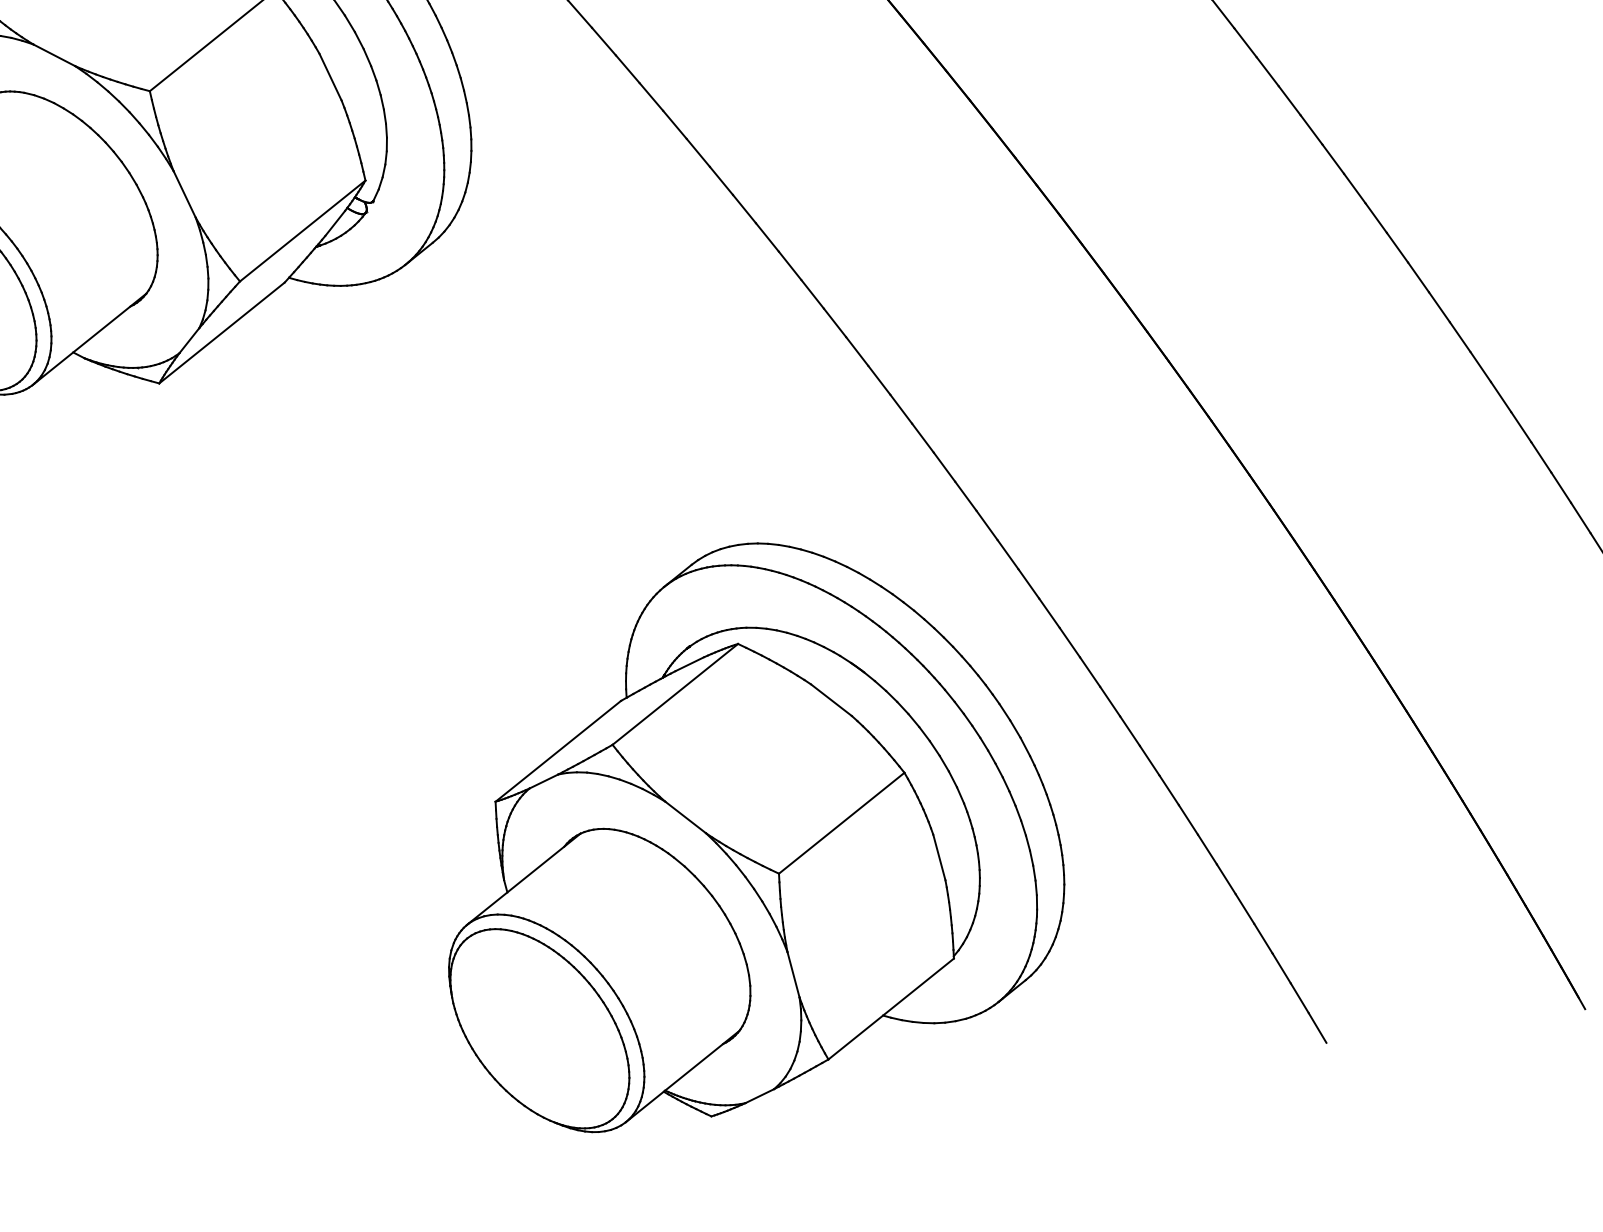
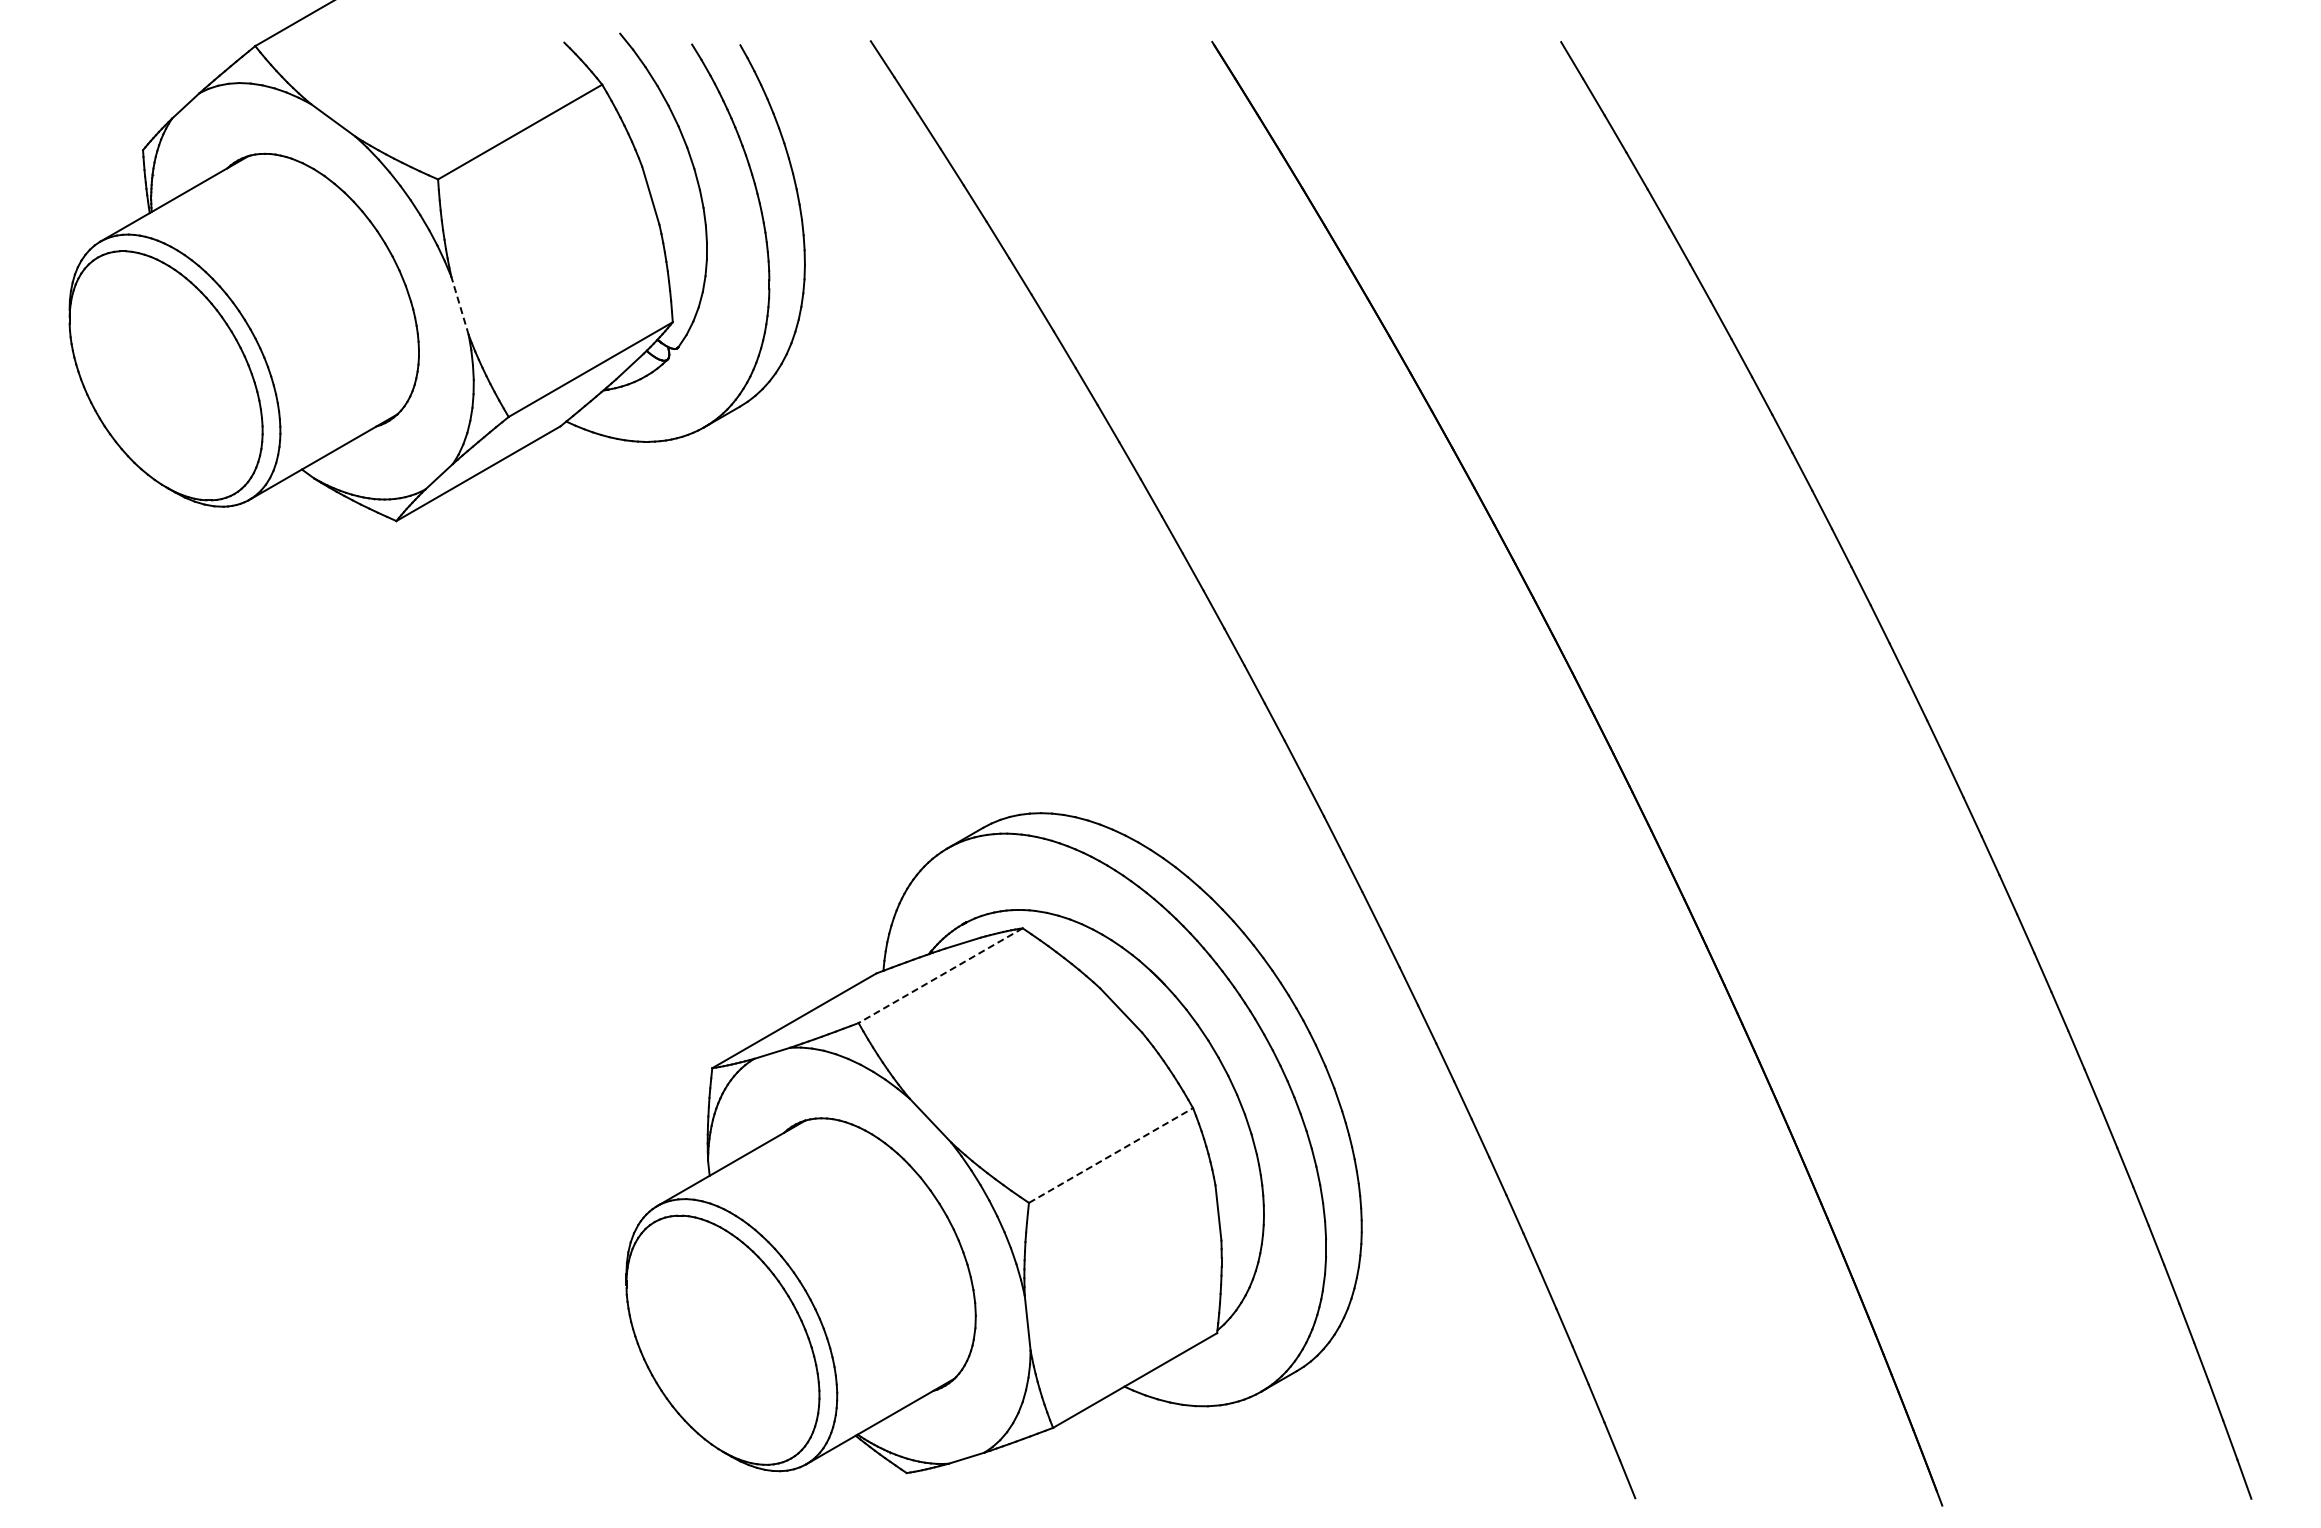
line: (184, 194) -> (459, 305), solid -> dashed
line: (675, 694) -> (940, 975), solid -> dashed
line: (842, 823) -> (1111, 1155), solid -> dashed

